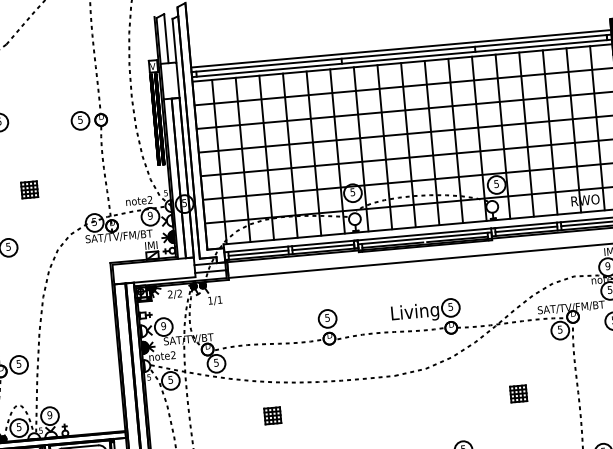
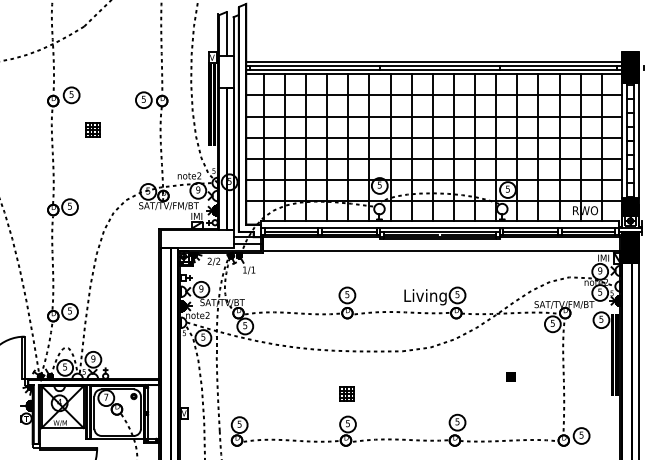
part: (28, 188) -> (92, 129), moved
part: (518, 393) -> (510, 376), size x0.6
part: (272, 415) -> (346, 393), moved

